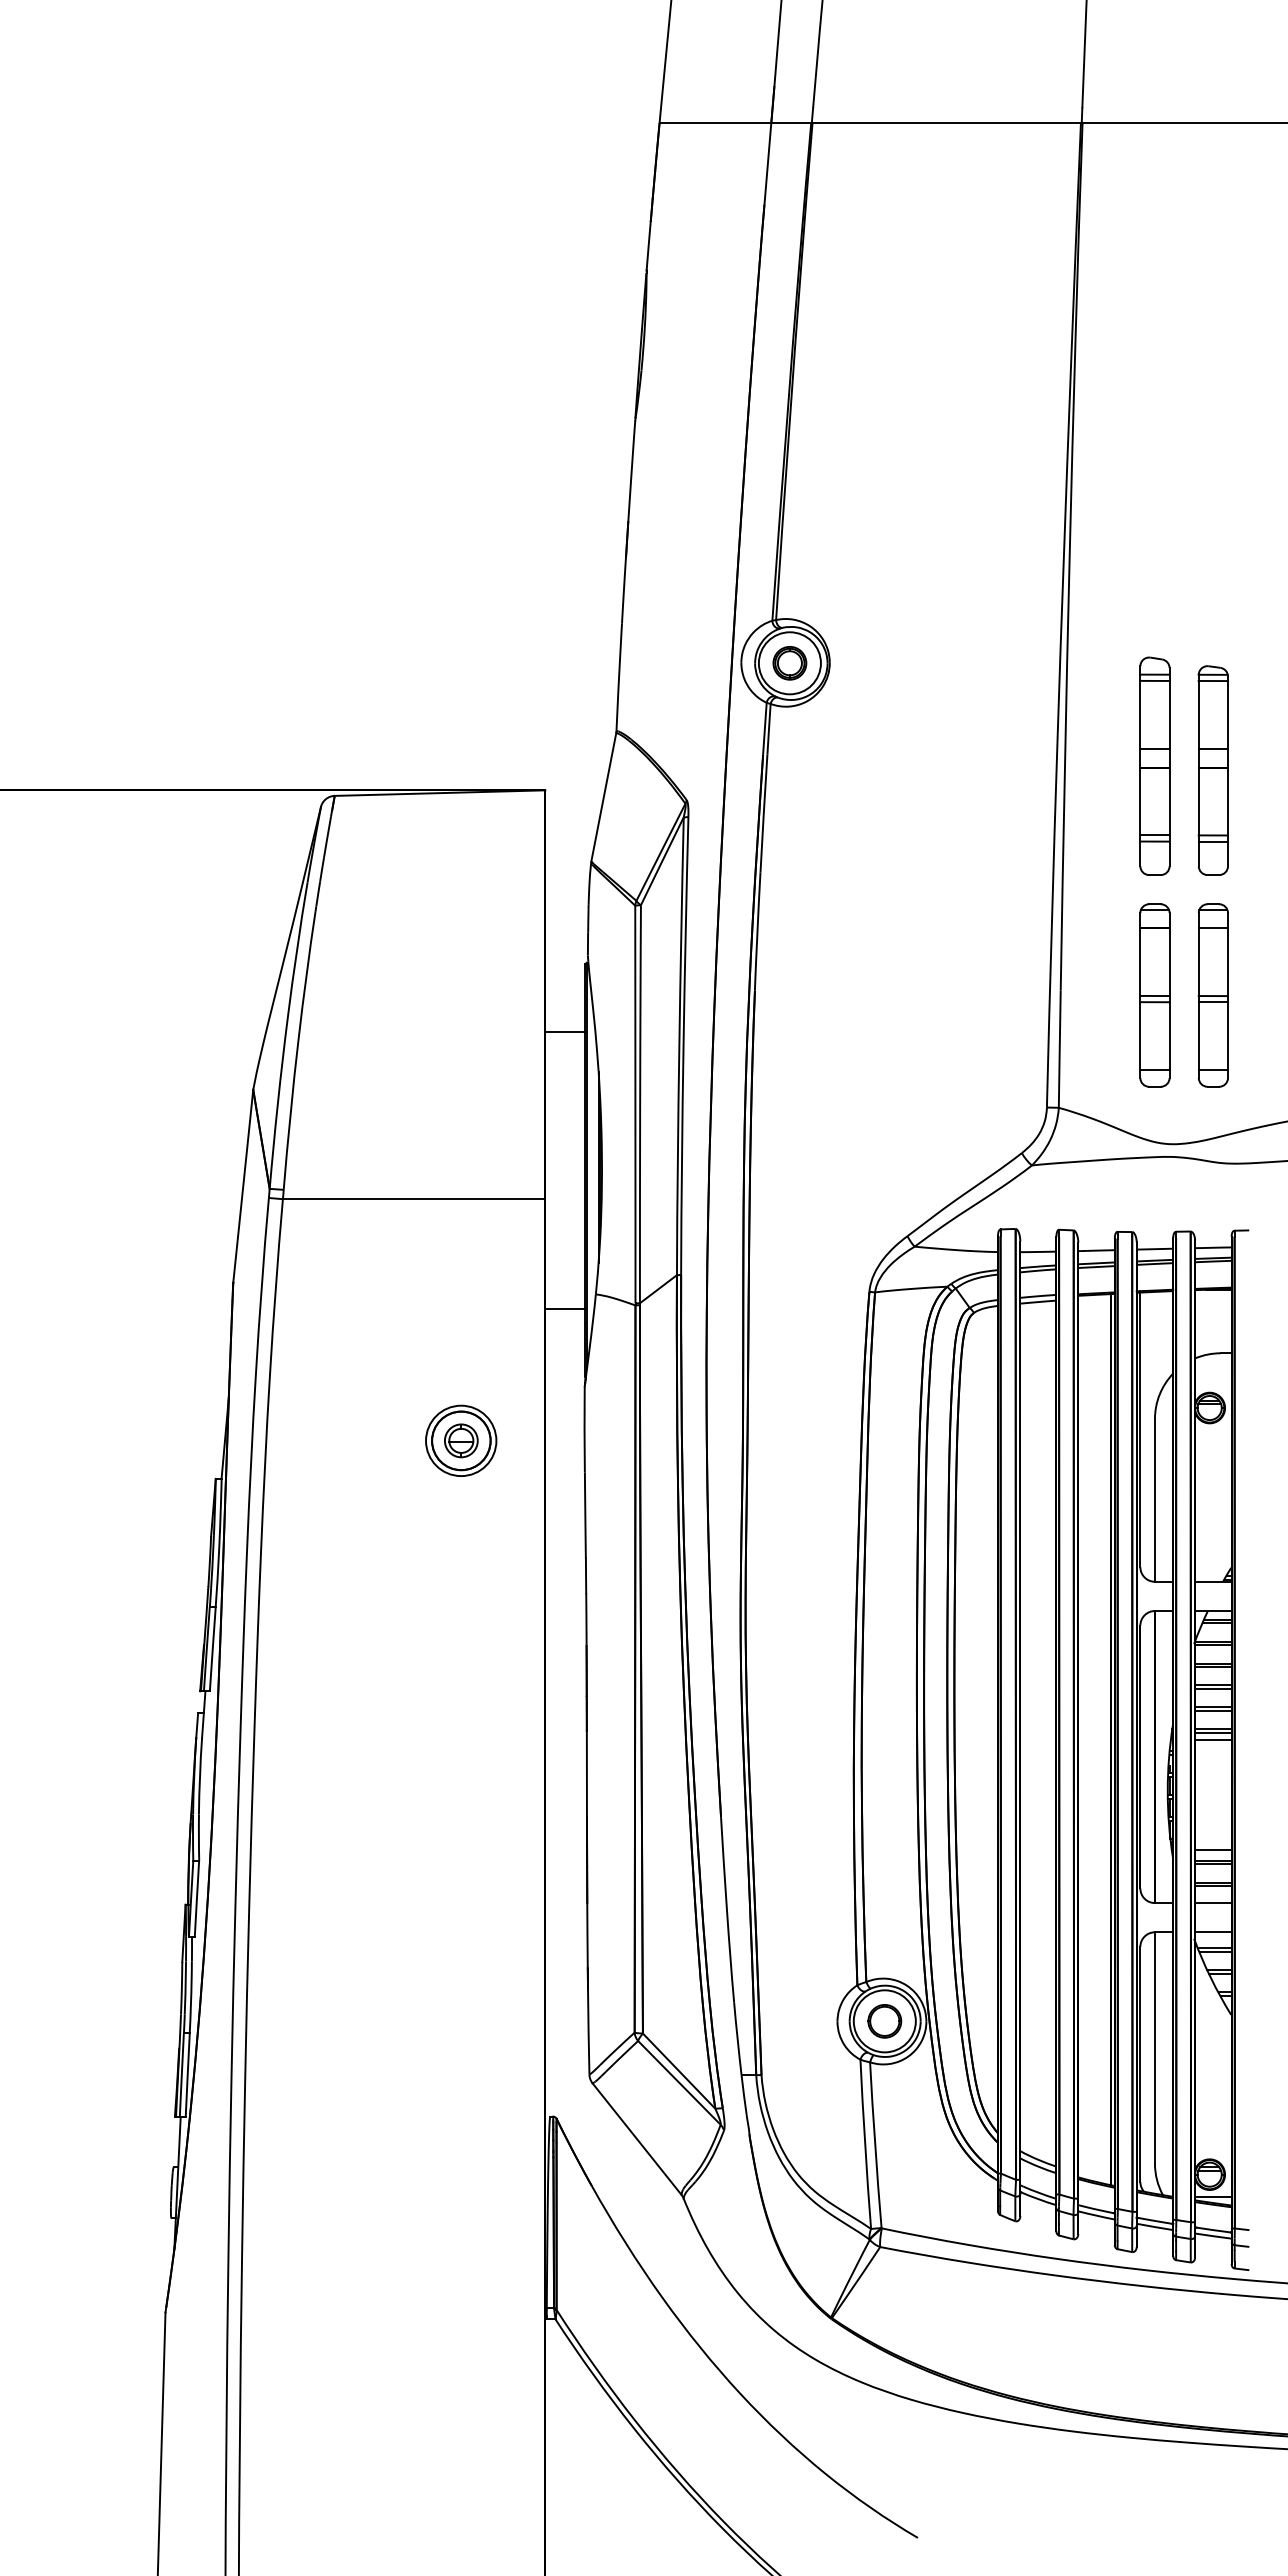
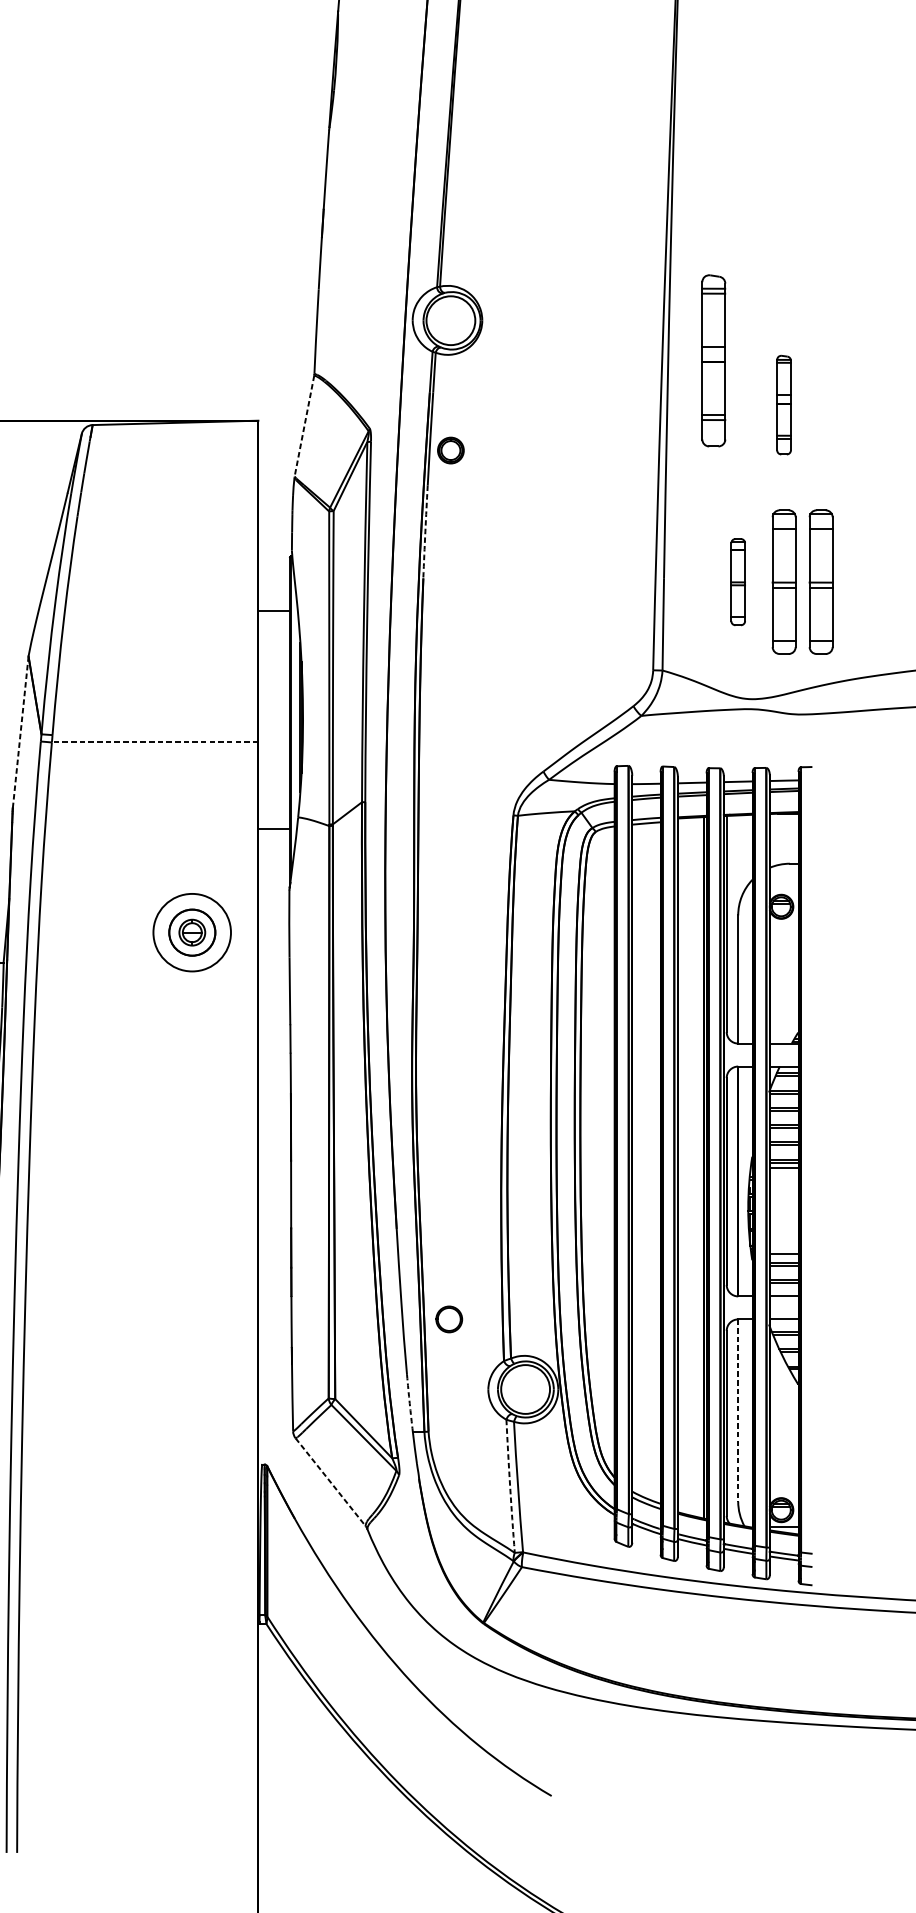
part: (789, 663) -> (450, 450), moved
part: (1154, 765) -> (713, 360), moved
part: (1212, 770) -> (783, 405), size x0.6
line: (603, 797) -> (304, 426), solid -> dashed
arc: (757, 931) -> (425, 531), solid -> dashed
part: (1154, 995) -> (737, 582), size x0.6
part: (1259, 995) -> (820, 582), added
line: (243, 1186) -> (20, 732), solid -> dashed
line: (413, 1199) -> (154, 742), solid -> dashed
circle: (461, 1440) -> (192, 932), size x1.4
part: (884, 2021) -> (449, 1319), moved
arc: (737, 2038) -> (409, 1402), solid -> dashed
line: (1154, 2048) -> (737, 1410), solid -> dashed
line: (637, 2139) -> (330, 1482), solid -> dashed
arc: (865, 2144) -> (510, 1486), solid -> dashed

